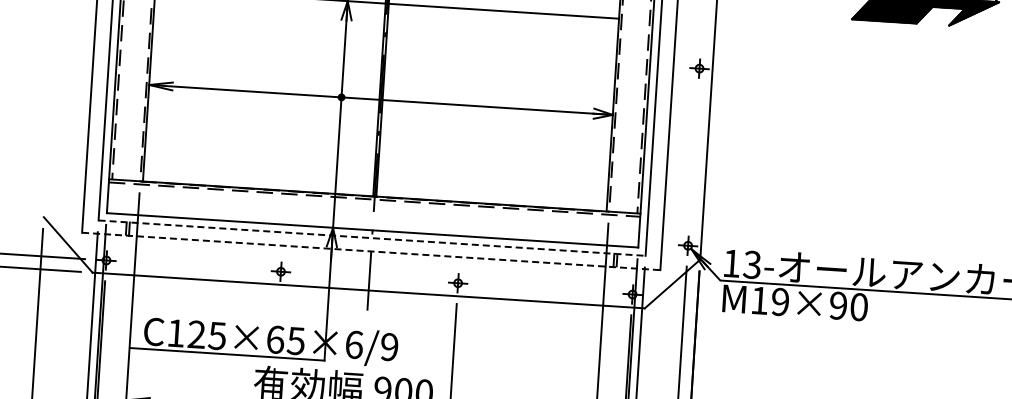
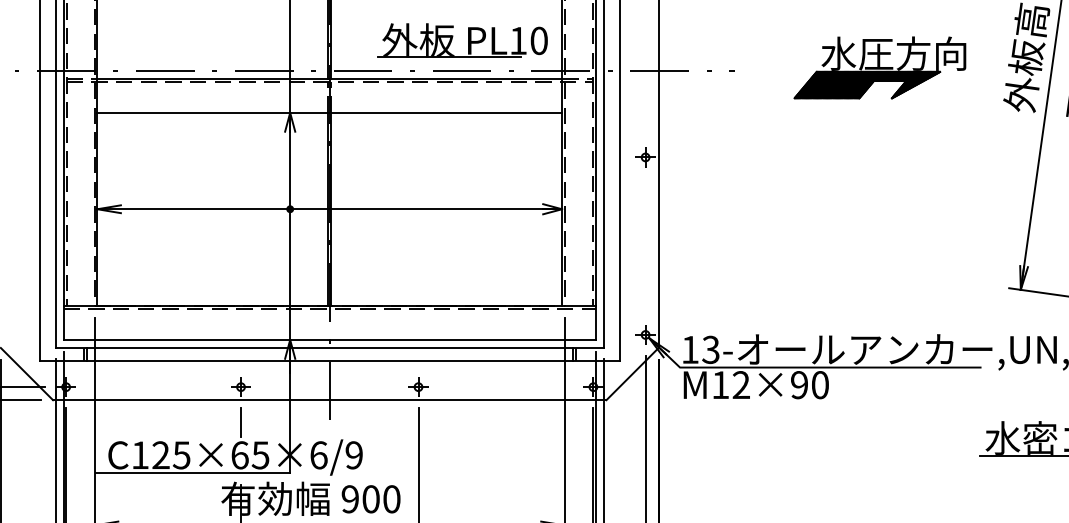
line: (372, 237) -> (330, 347), dashed -> solid
line: (370, 251) -> (329, 361), dashed -> solid
text: (779, 302) -> (740, 385), M19×90 -> M12×90
line: (279, 307) -> (241, 422), added

